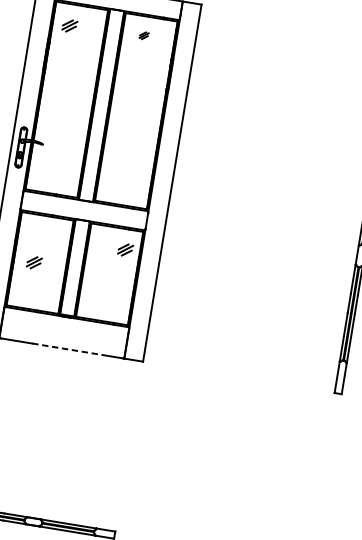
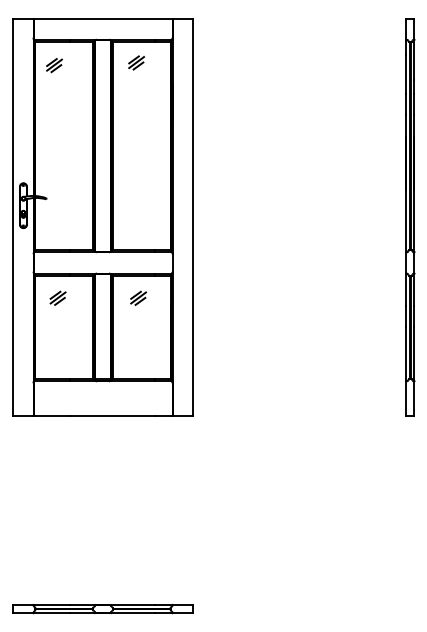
part: (143, 35) -> (136, 62), size x1.67
part: (125, 249) -> (138, 297), moved
part: (33, 261) -> (57, 297), moved
line: (71, 350) -> (113, 416), dashed -> solid

